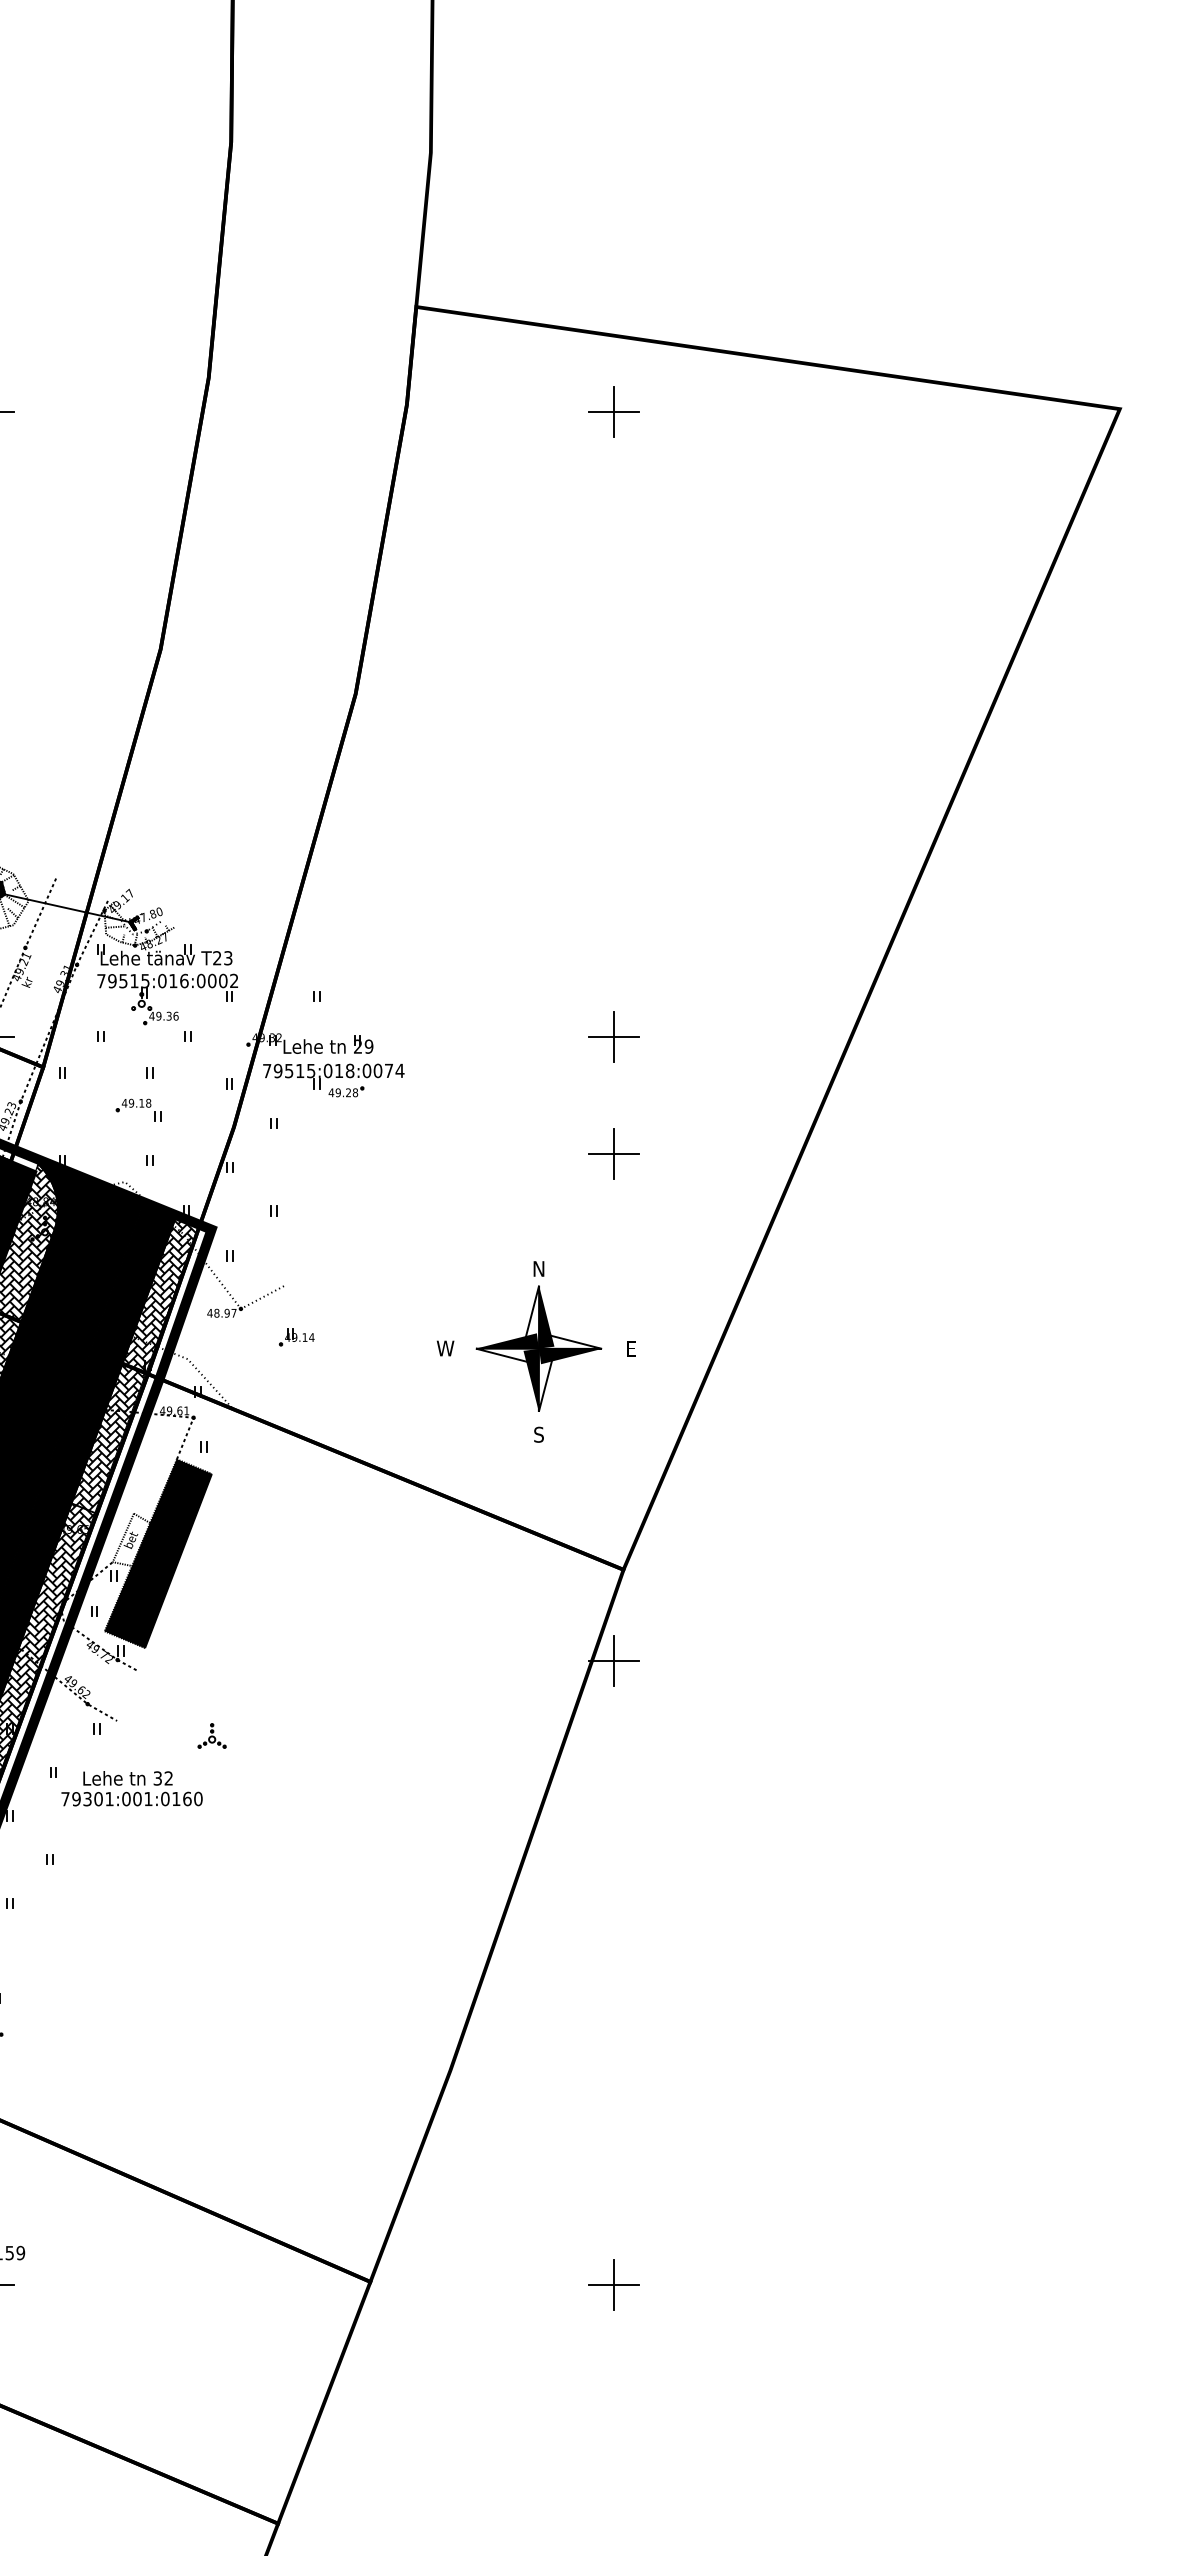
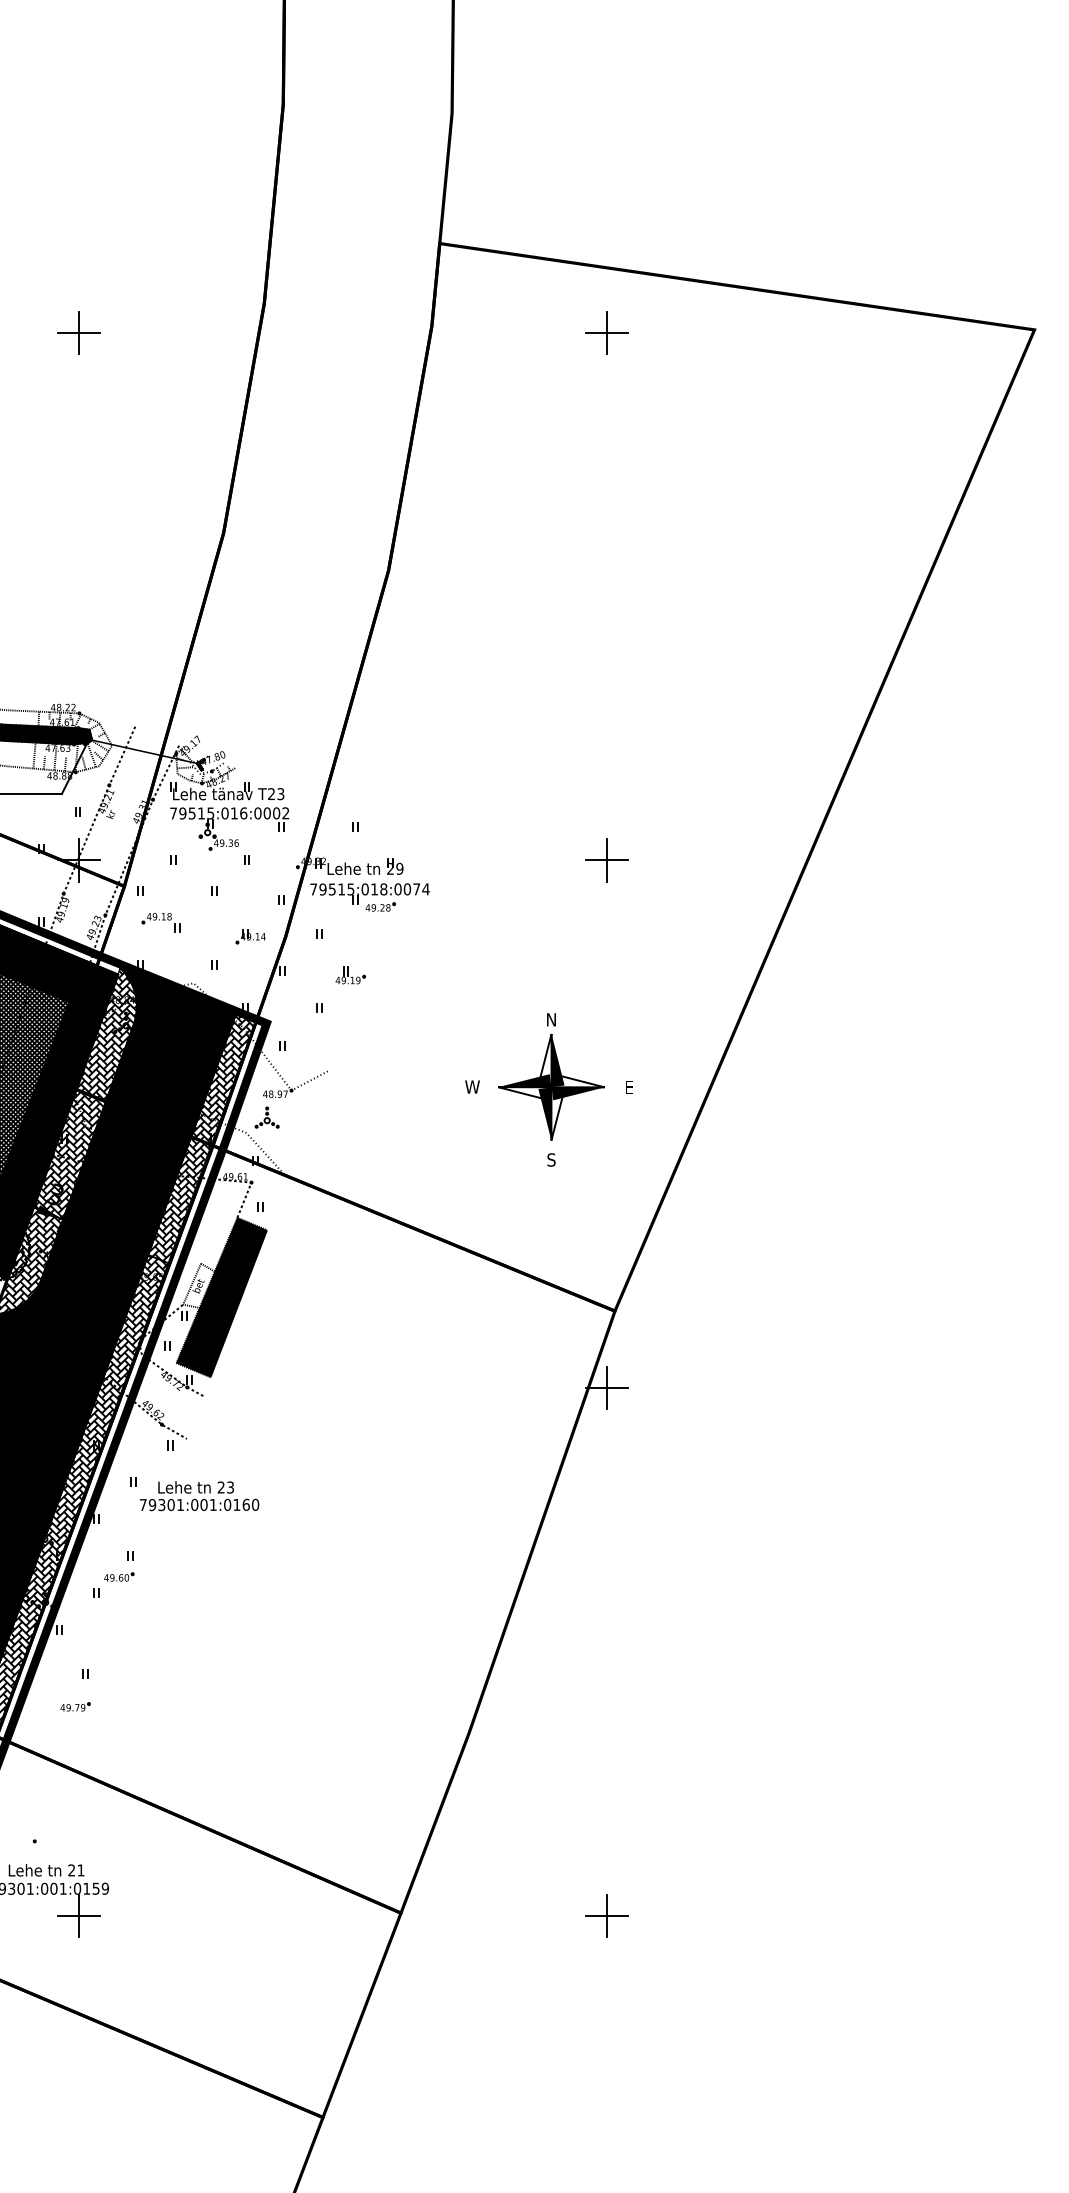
part: (137, 1110) -> (160, 922), moved
part: (613, 1153) -> (606, 959), removed
part: (310, 1172) -> (350, 975), added
part: (296, 1337) -> (250, 936), moved
part: (535, 1351) -> (548, 1089), moved
part: (211, 1735) -> (266, 1117), moved
text: (162, 1778) -> (225, 1487), 32 -> 23
part: (37, 1883) -> (119, 1576), added

